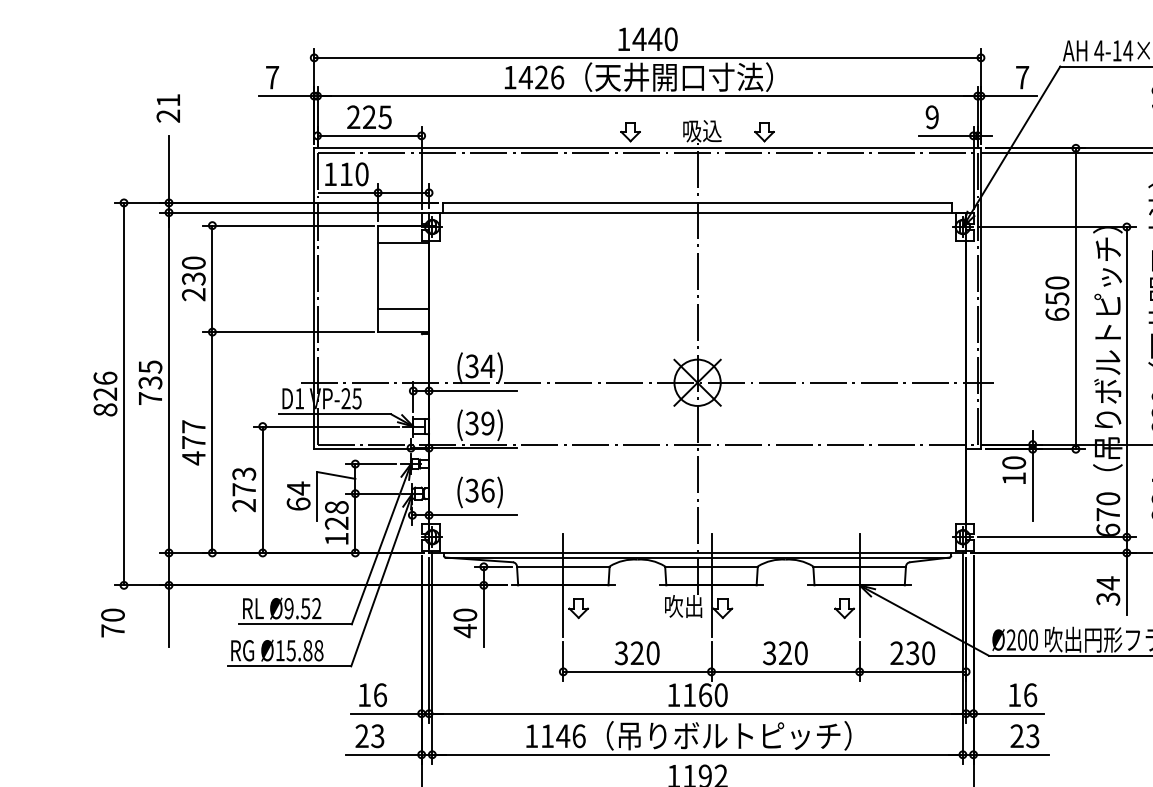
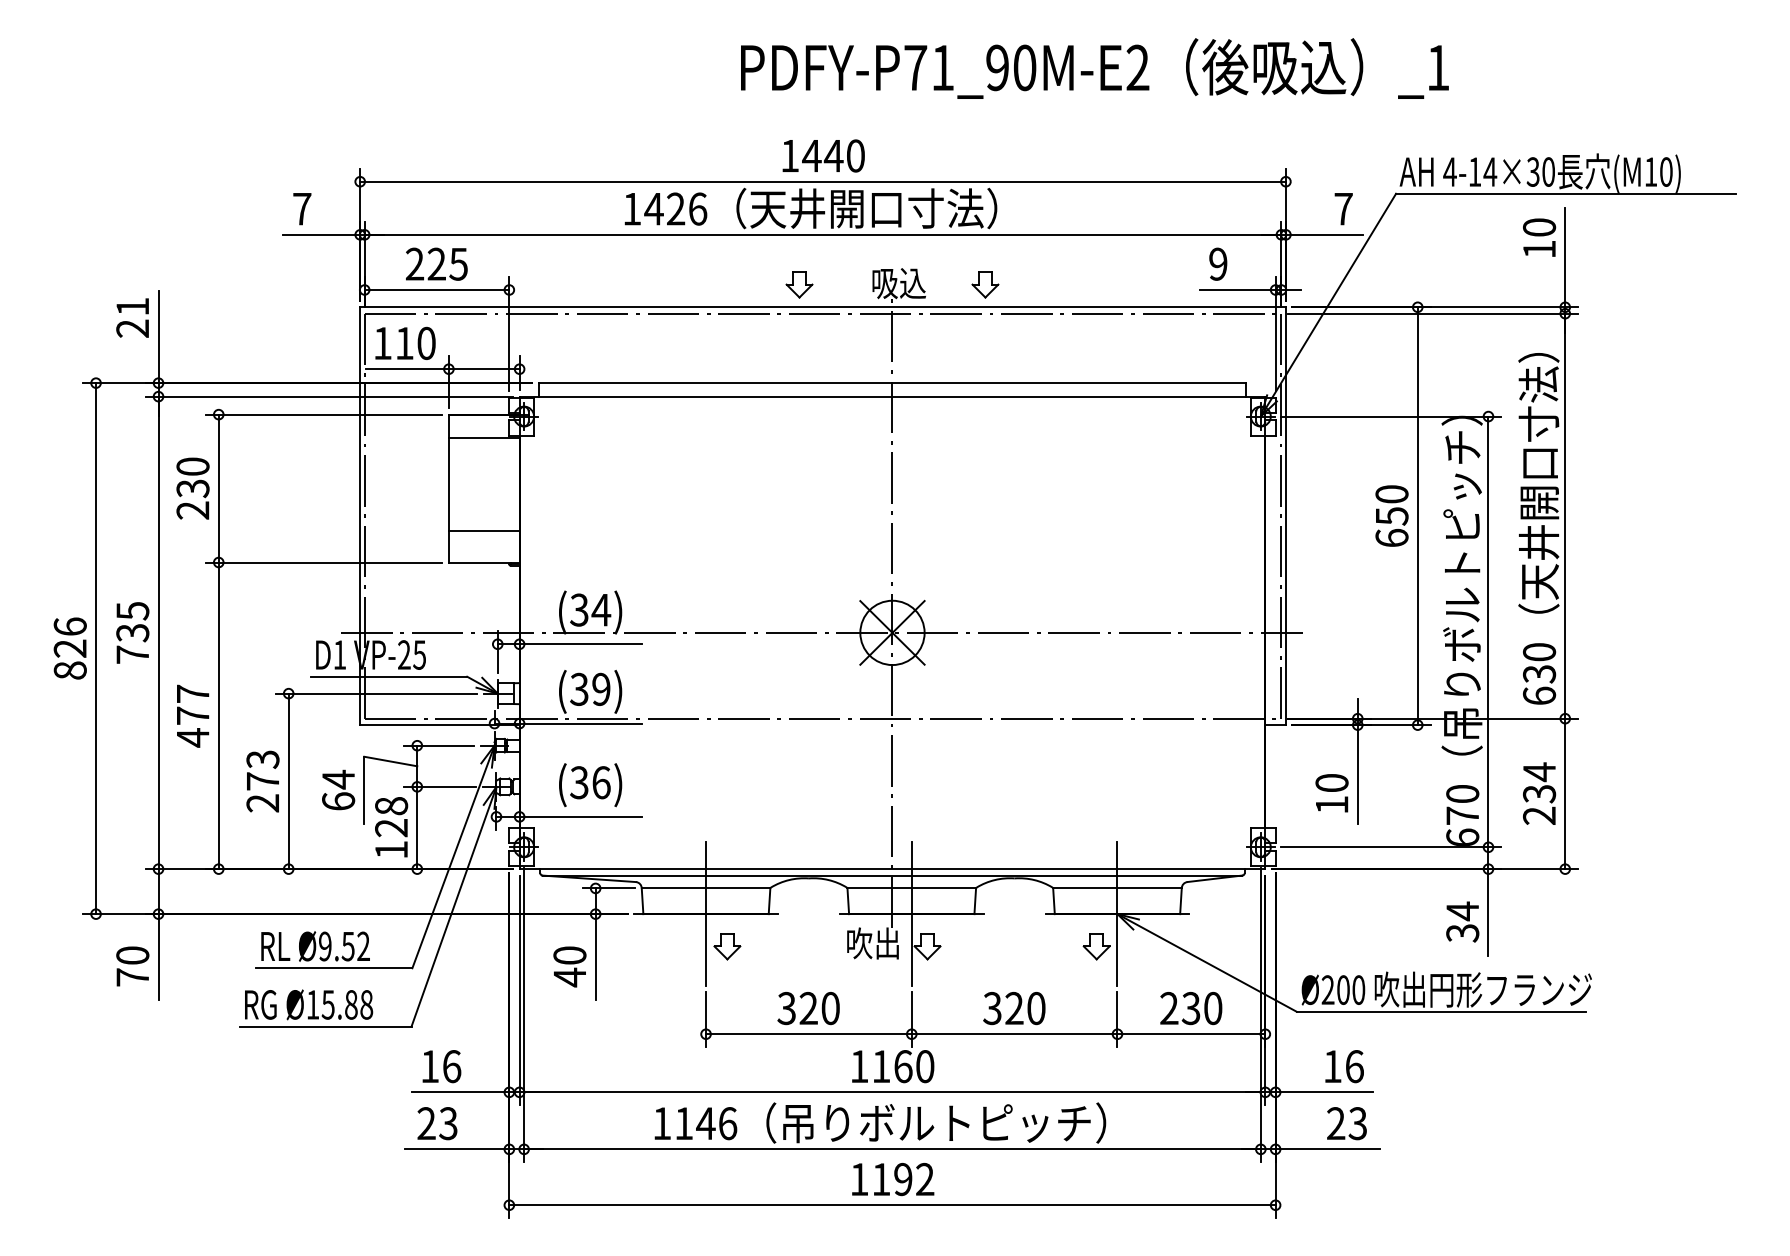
text: (168, 108) -> (132, 317), moved
text: (1013, 470) -> (1331, 793), moved
text: (112, 623) -> (132, 966), moved

